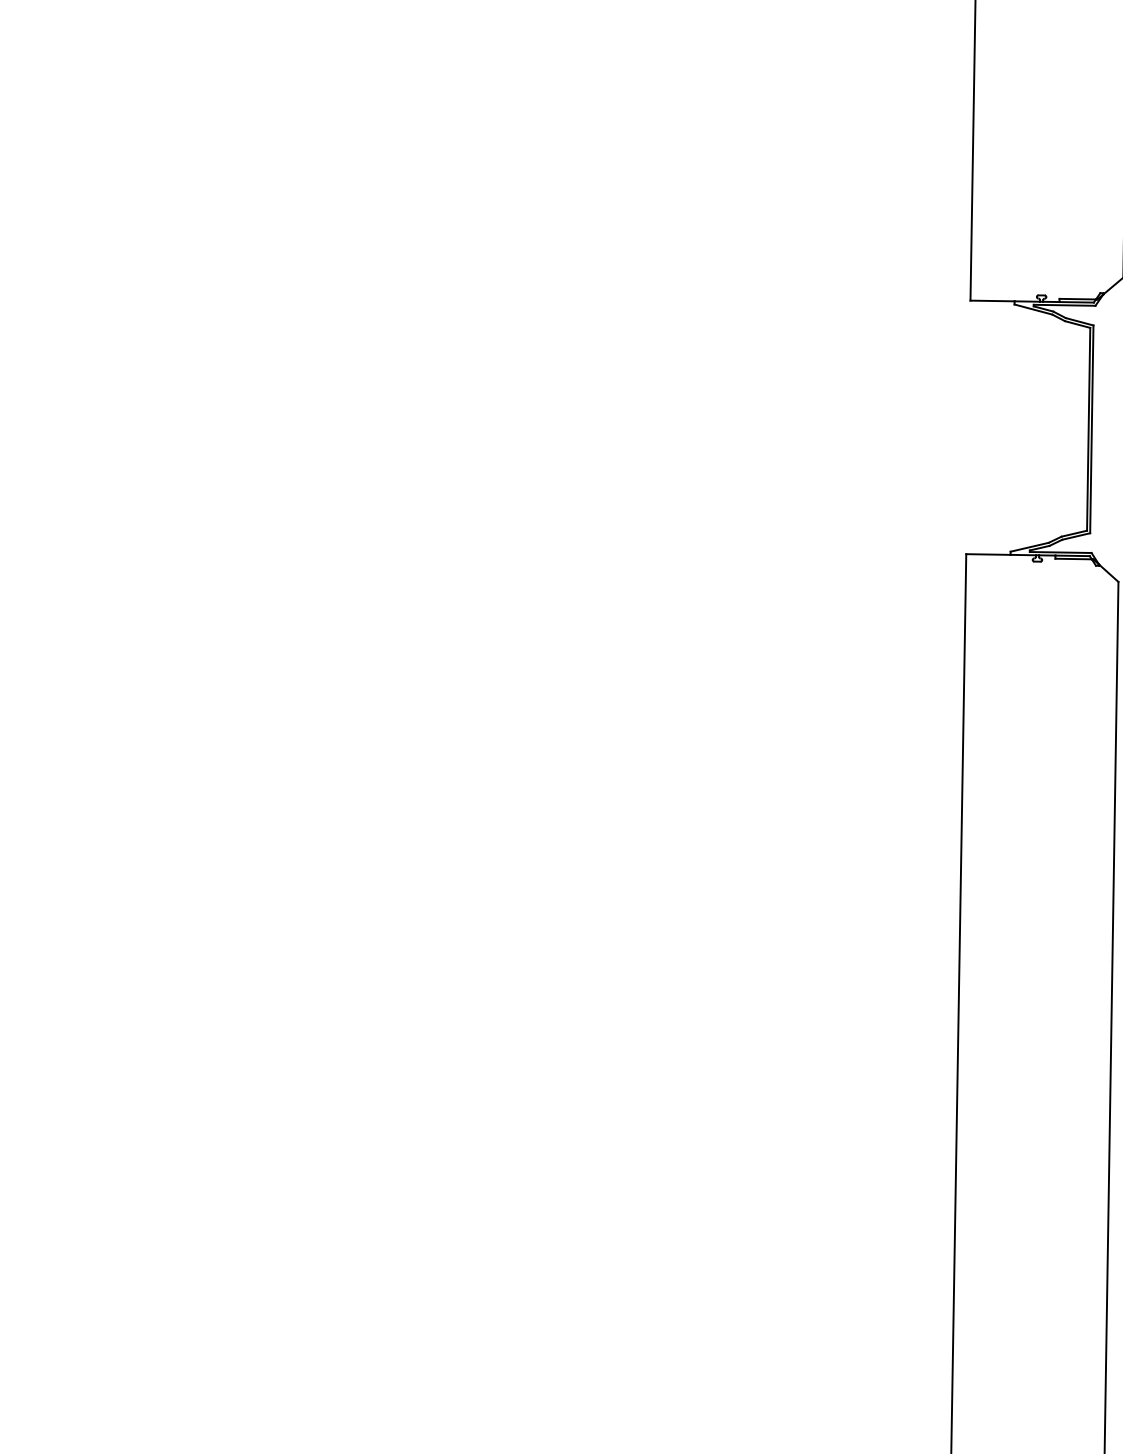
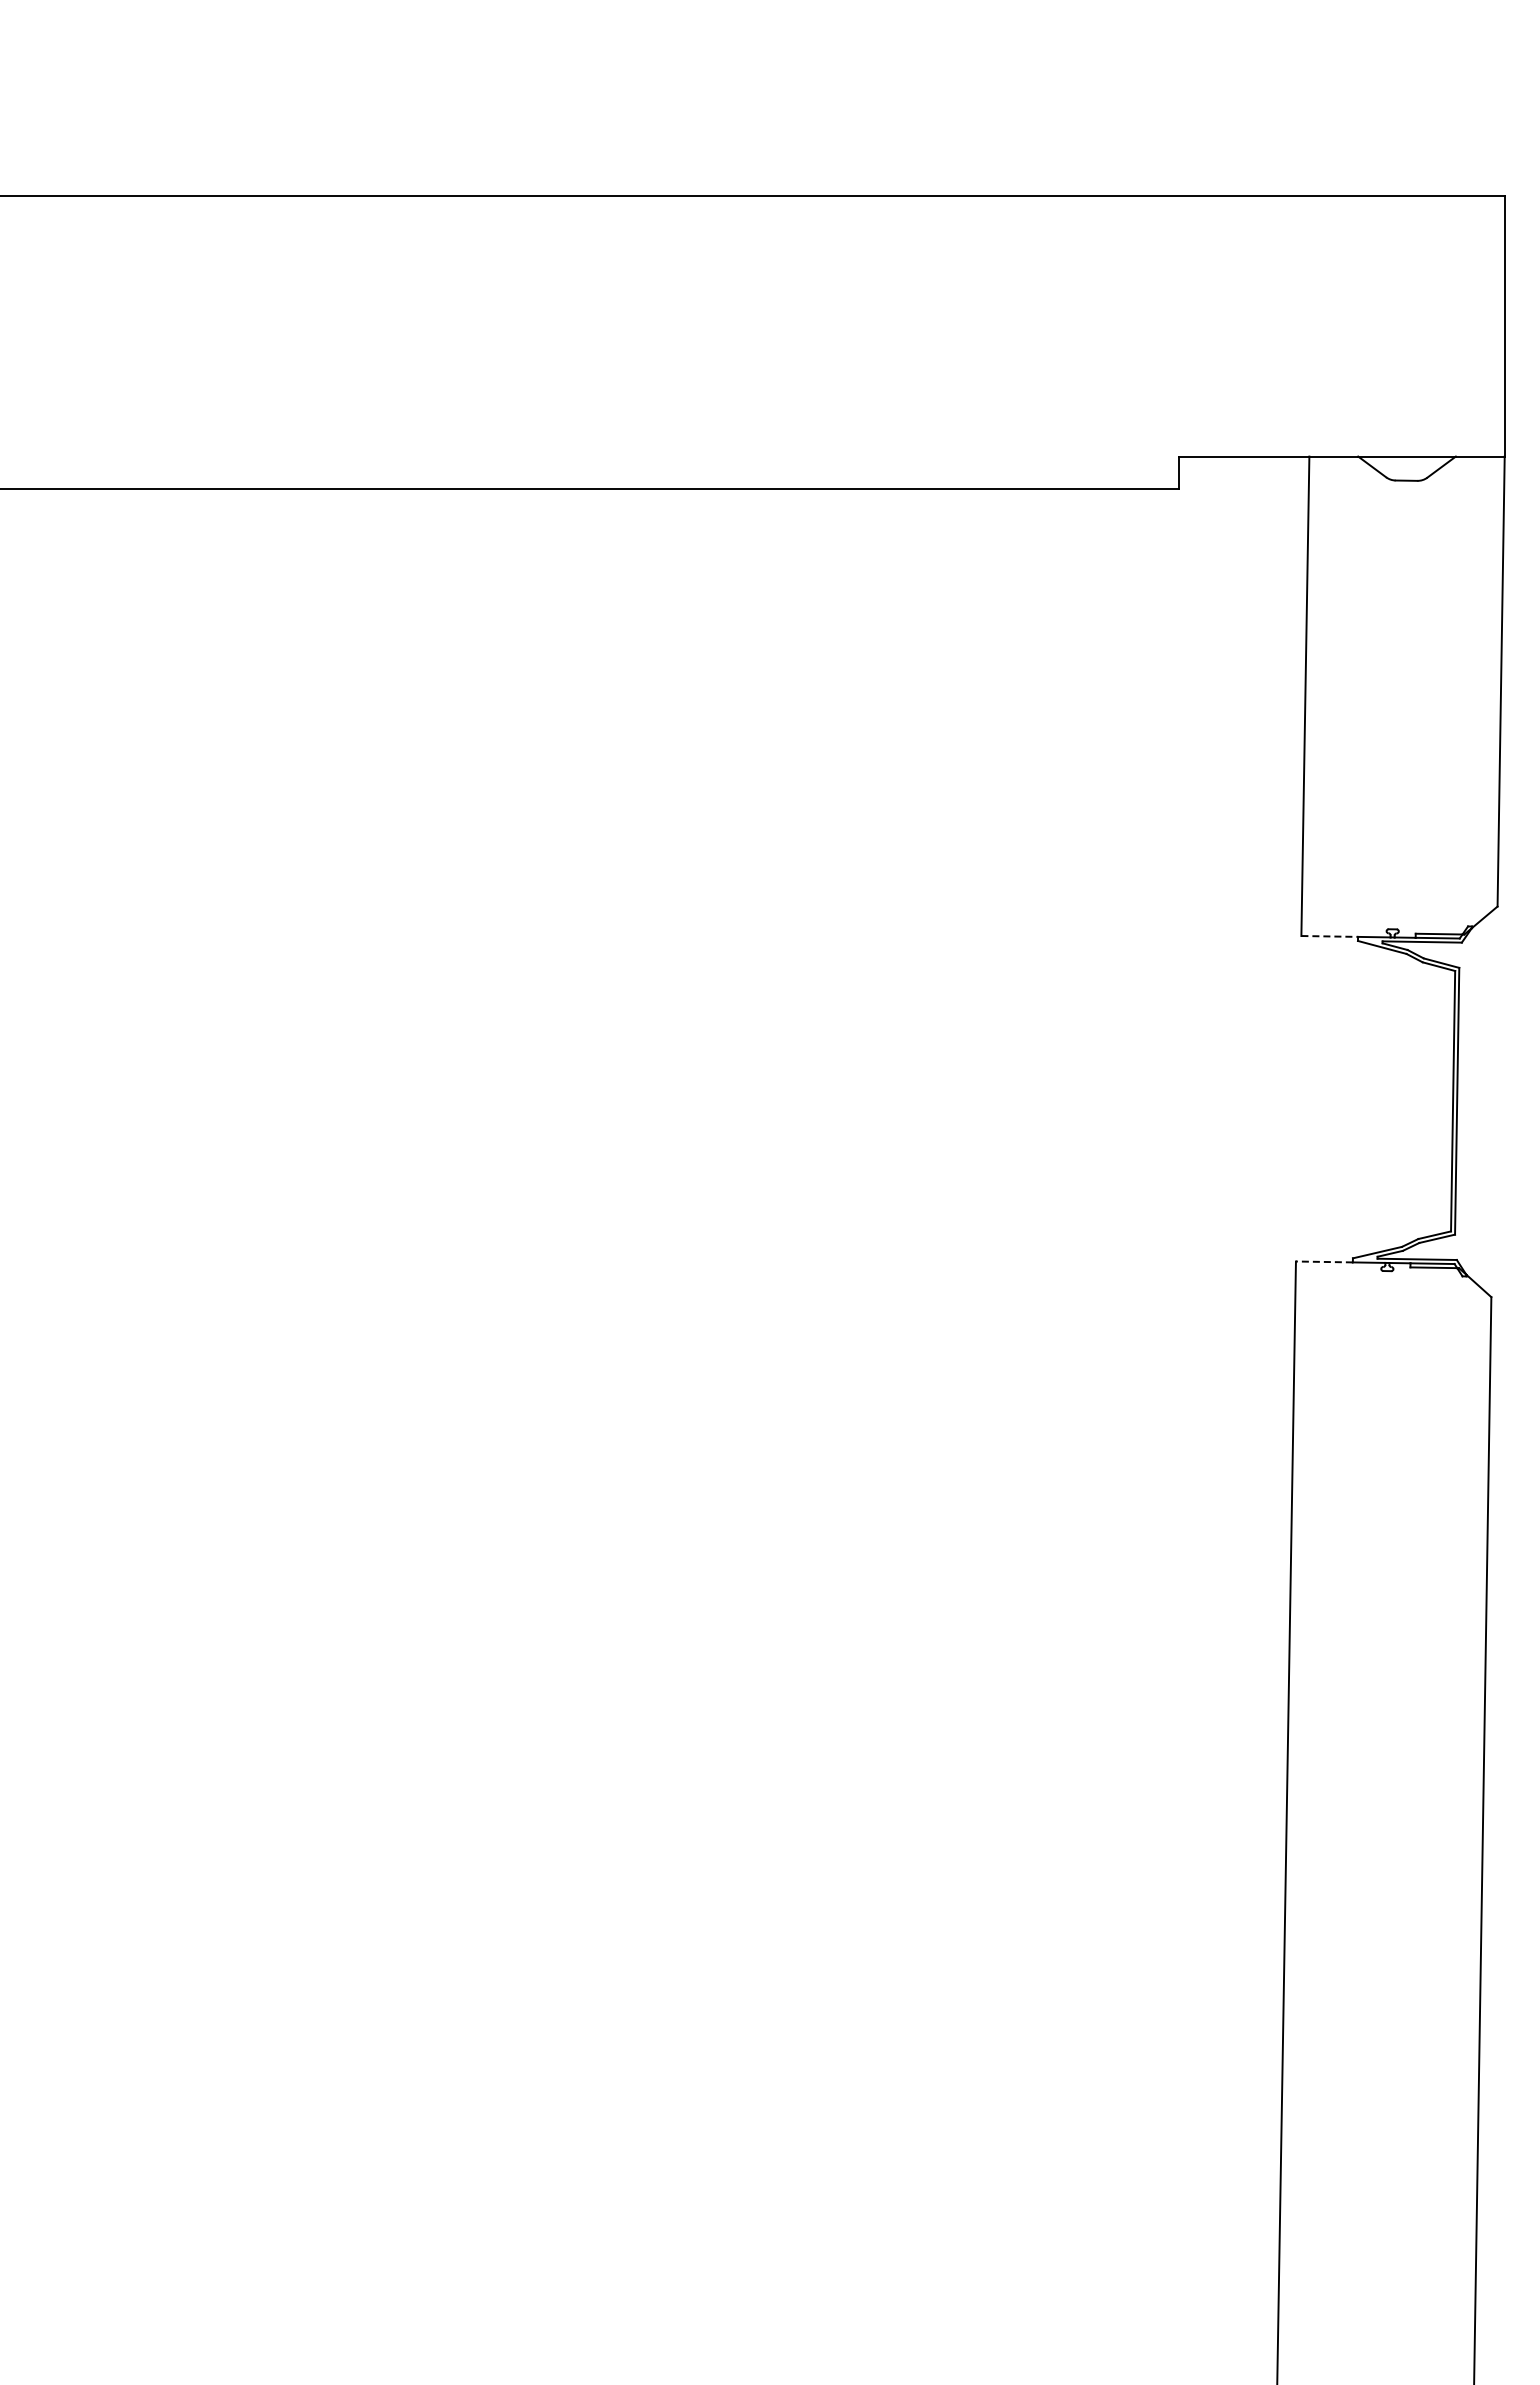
line: (993, 301) -> (1330, 936), solid -> dashed
line: (987, 554) -> (1323, 1261), solid -> dashed

